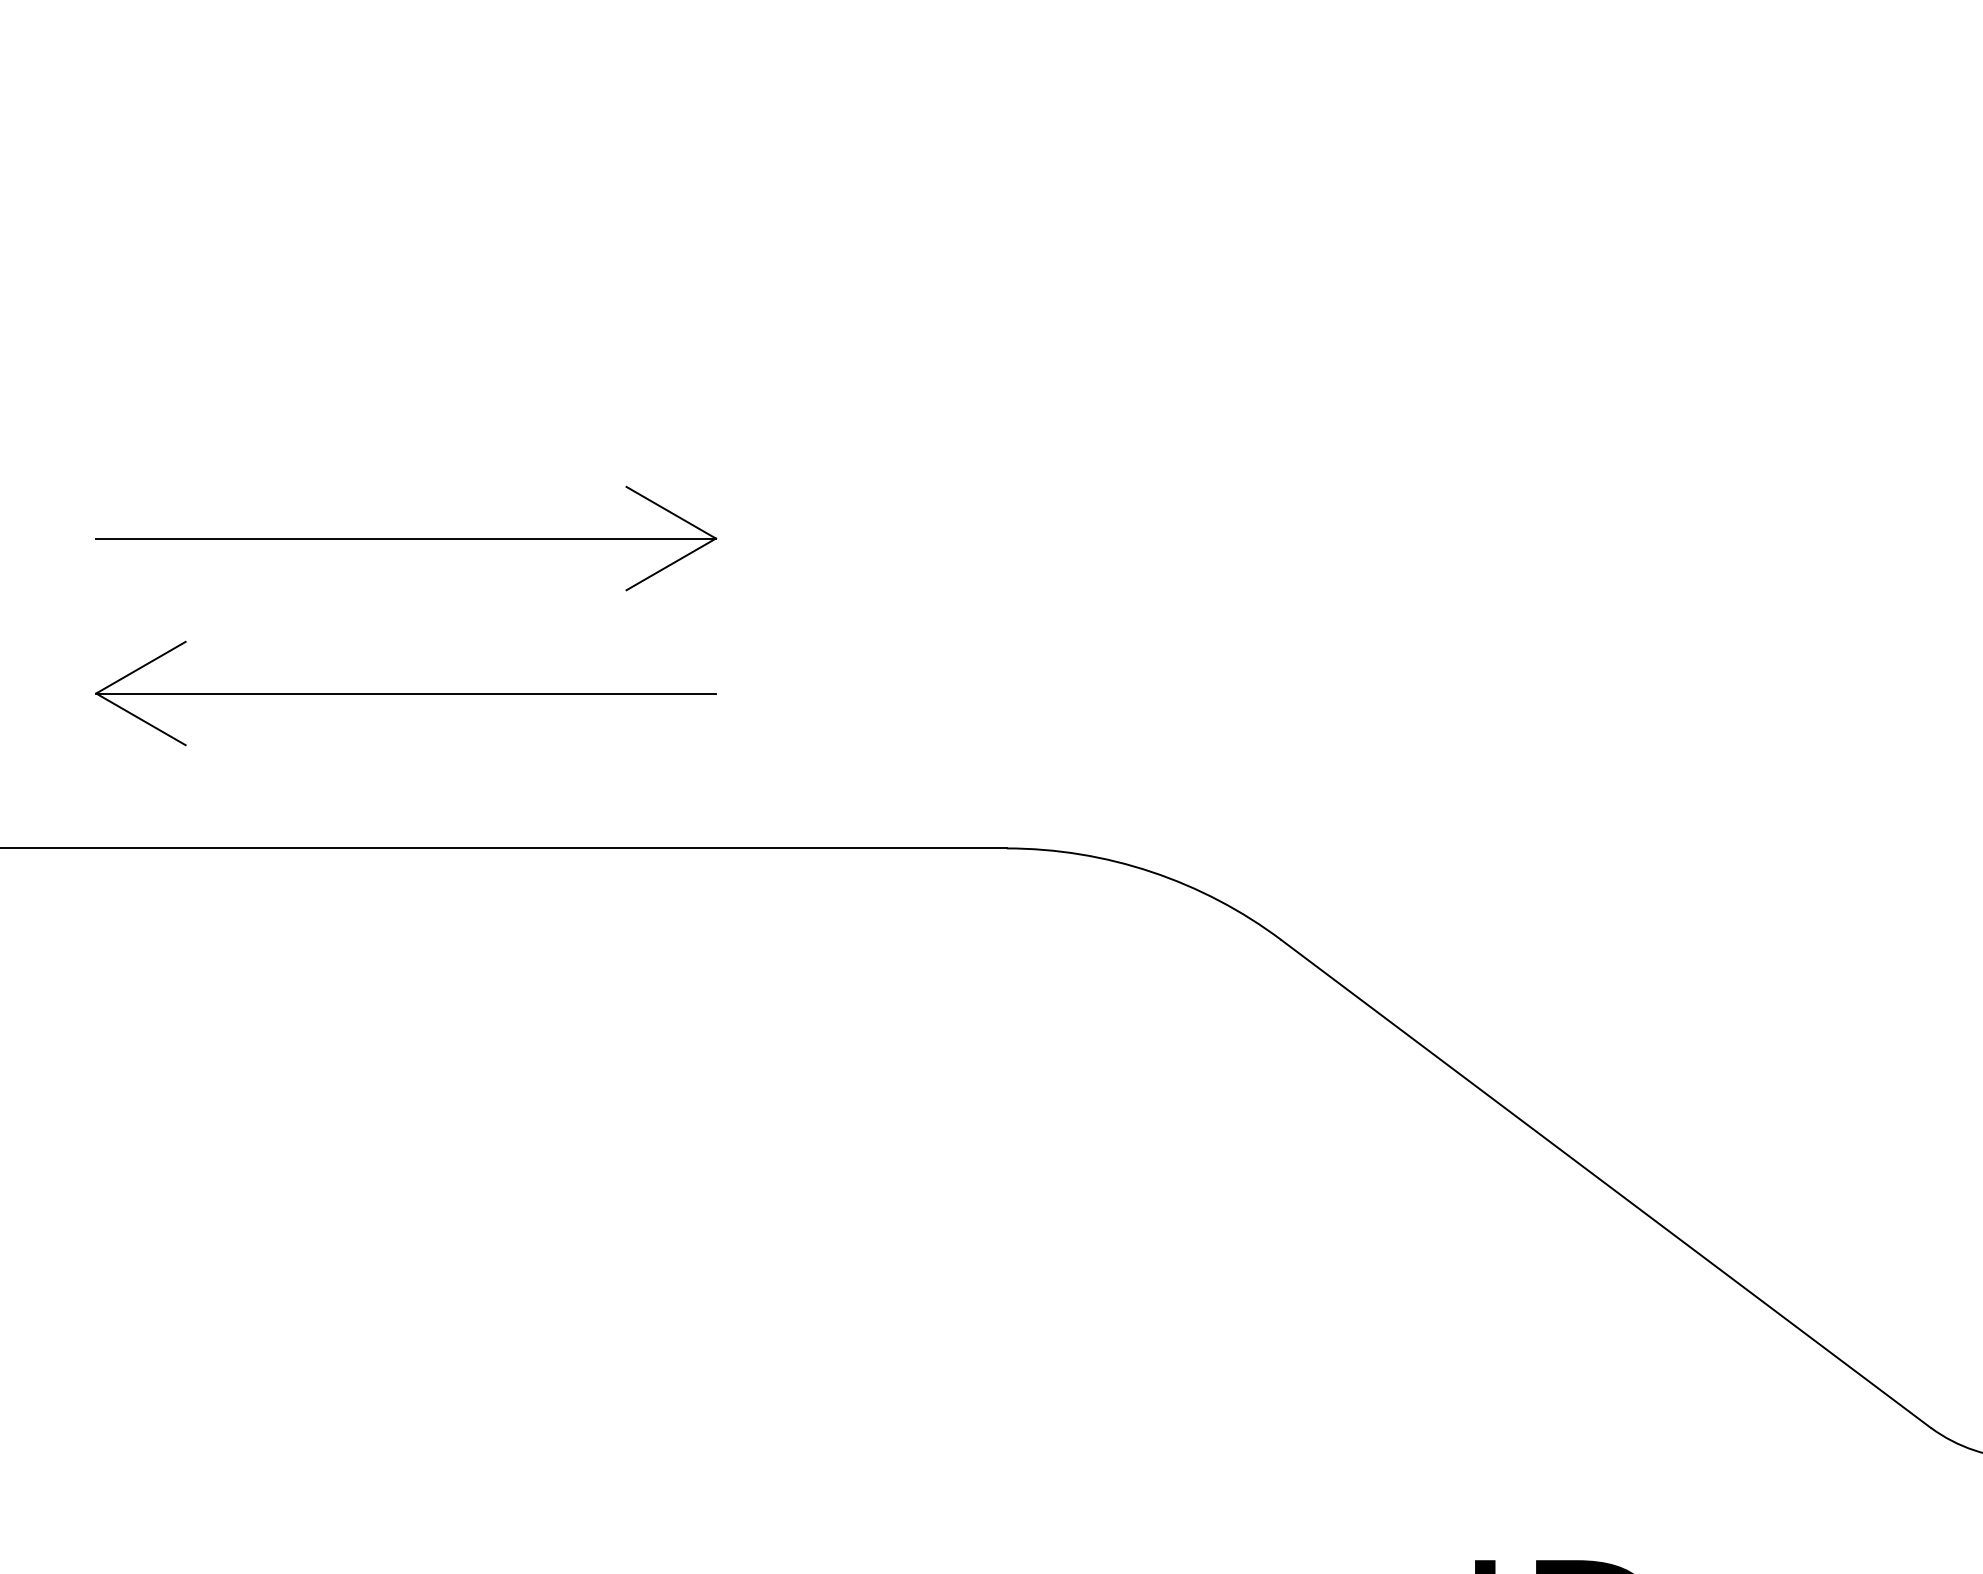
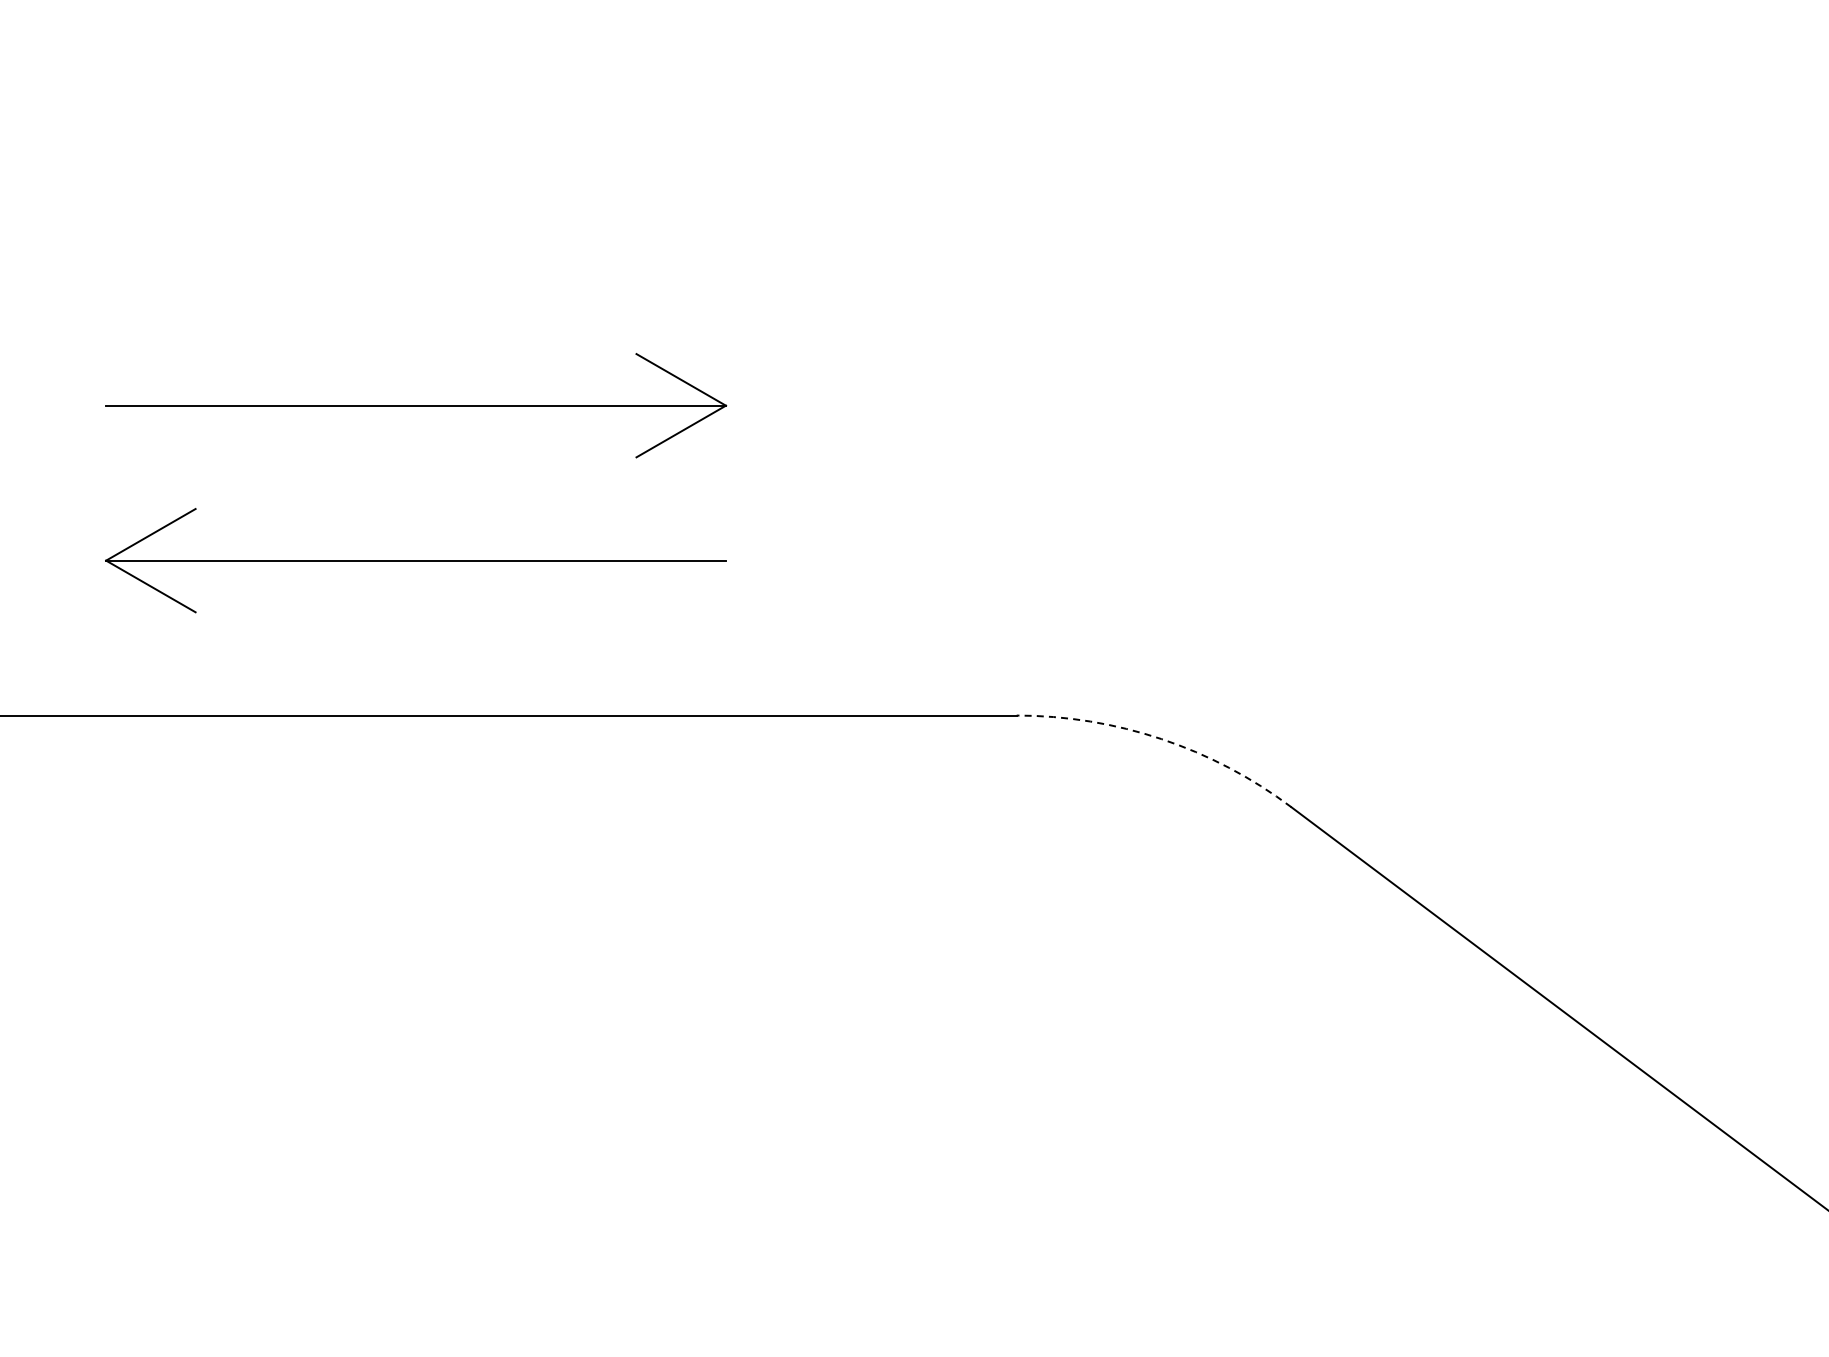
arc: (1151, 871) -> (1161, 738), solid -> dashed

